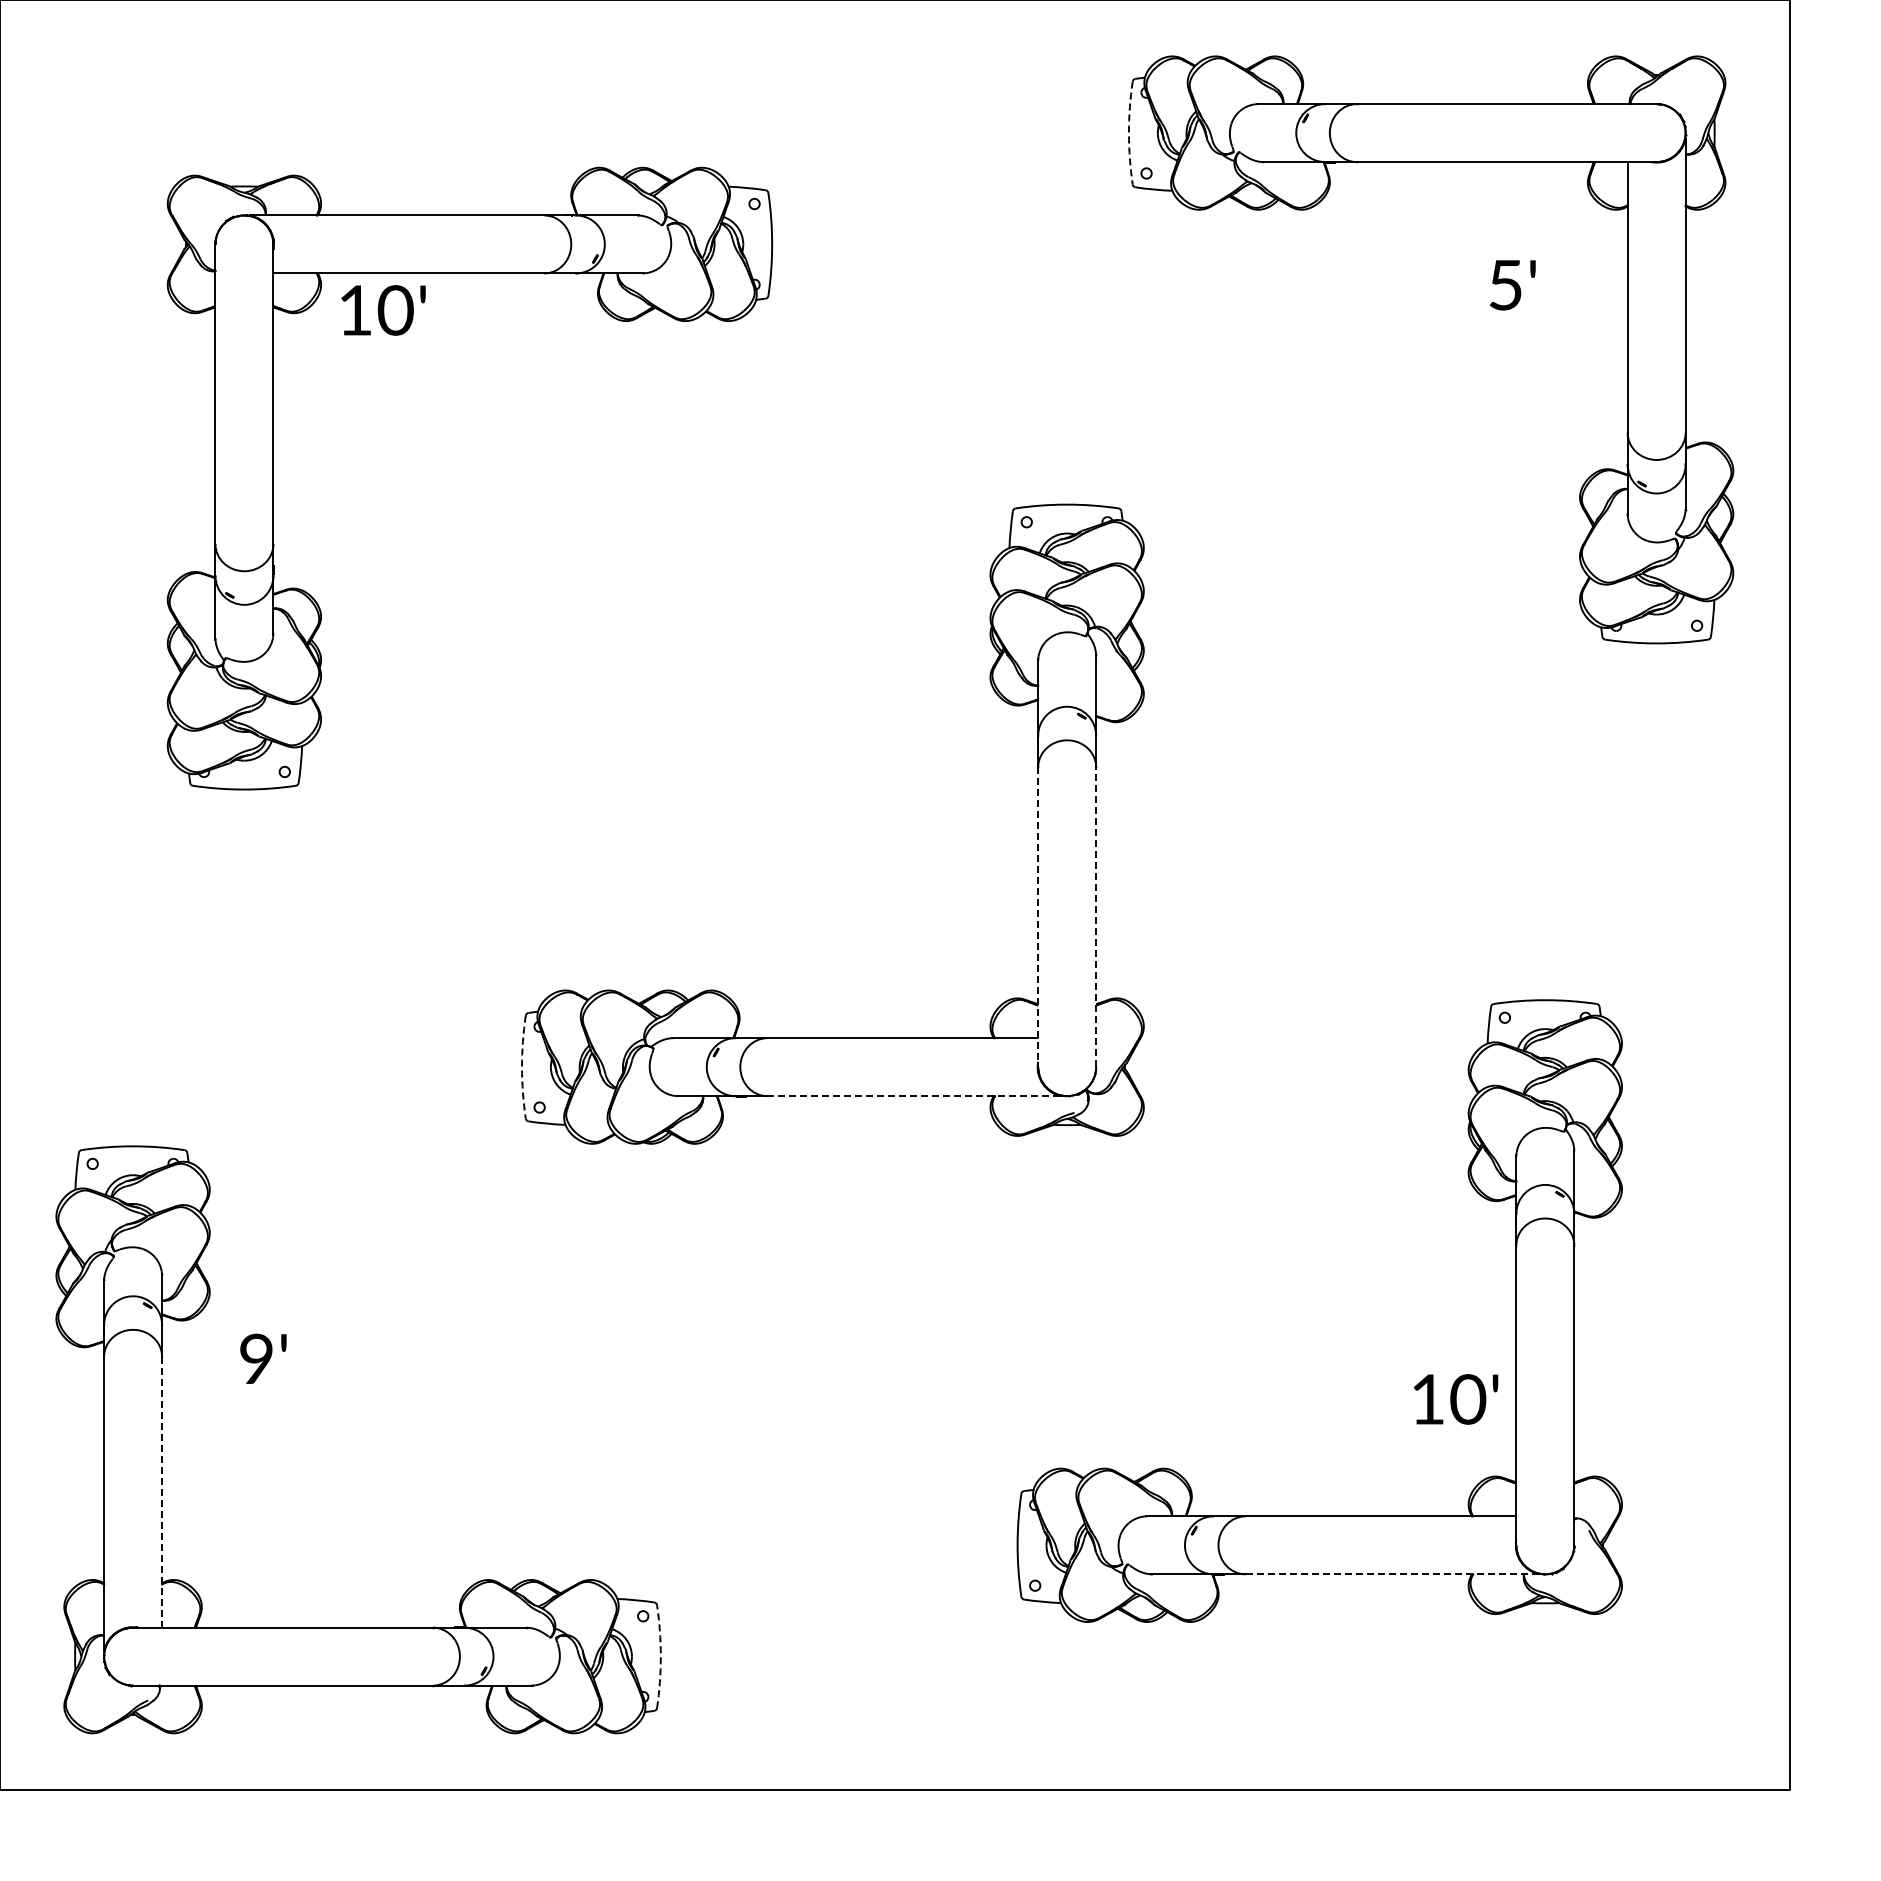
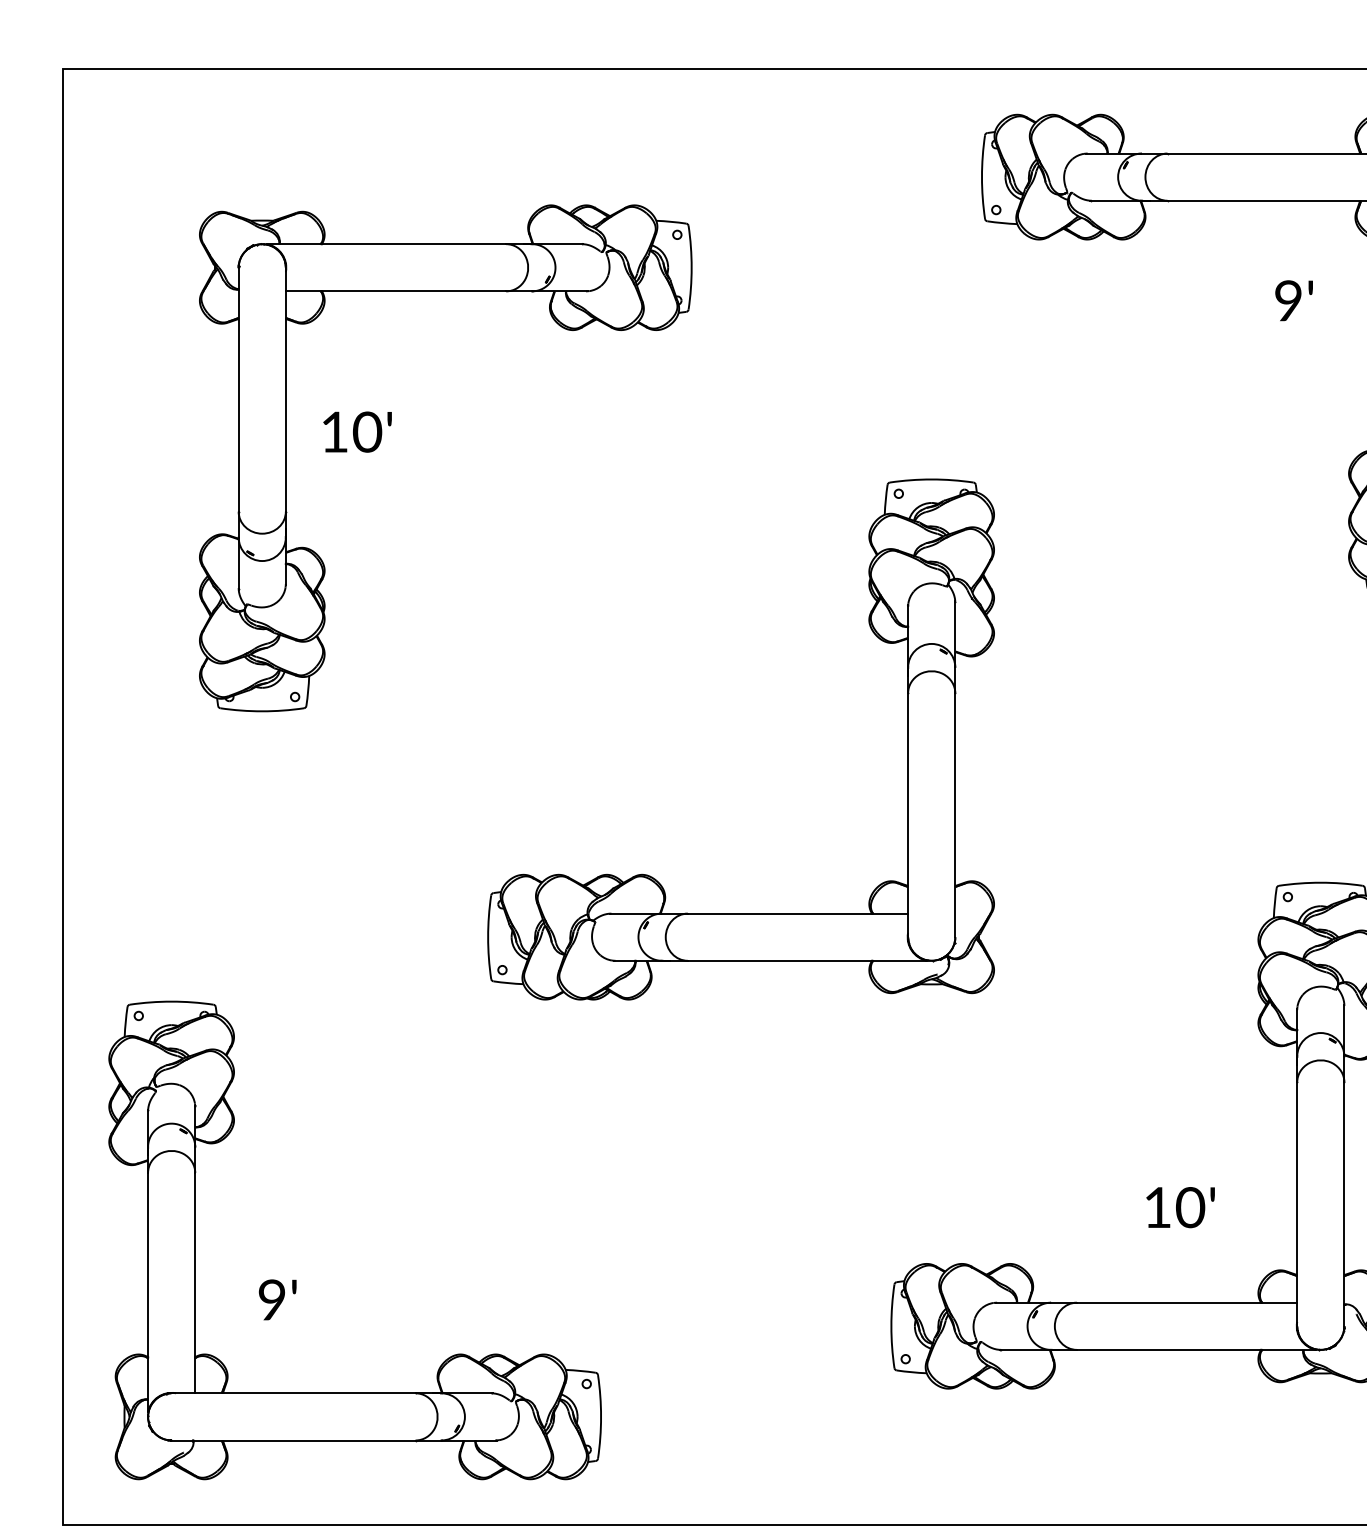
arc: (1128, 133) -> (981, 177), dashed -> solid
text: (1505, 284) -> (1288, 300), 5' -> 9'
text: (383, 310) -> (357, 432), moved
line: (1038, 917) -> (908, 815), dashed -> solid
line: (1096, 917) -> (955, 815), dashed -> solid
arc: (522, 1067) -> (488, 937), dashed -> solid
line: (915, 1096) -> (808, 961), dashed -> solid
text: (263, 1358) -> (277, 1299), moved
text: (1455, 1399) -> (1180, 1207), moved
line: (162, 1491) -> (195, 1282), dashed -> solid
line: (1393, 1574) -> (1197, 1350), dashed -> solid
arc: (660, 1656) -> (600, 1416), dashed -> solid

